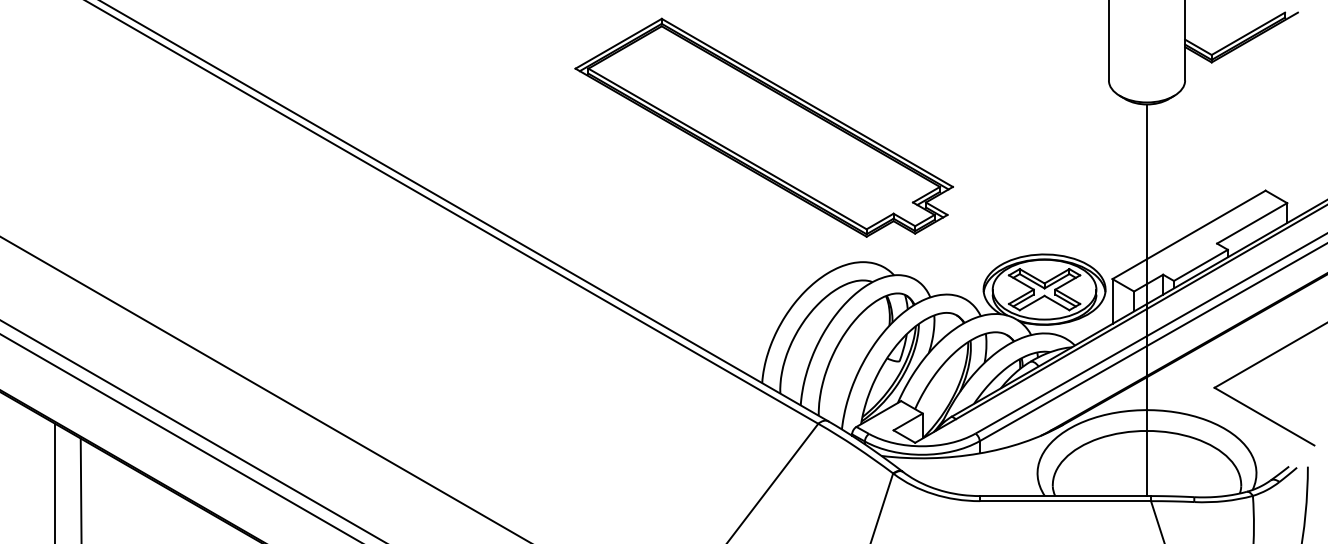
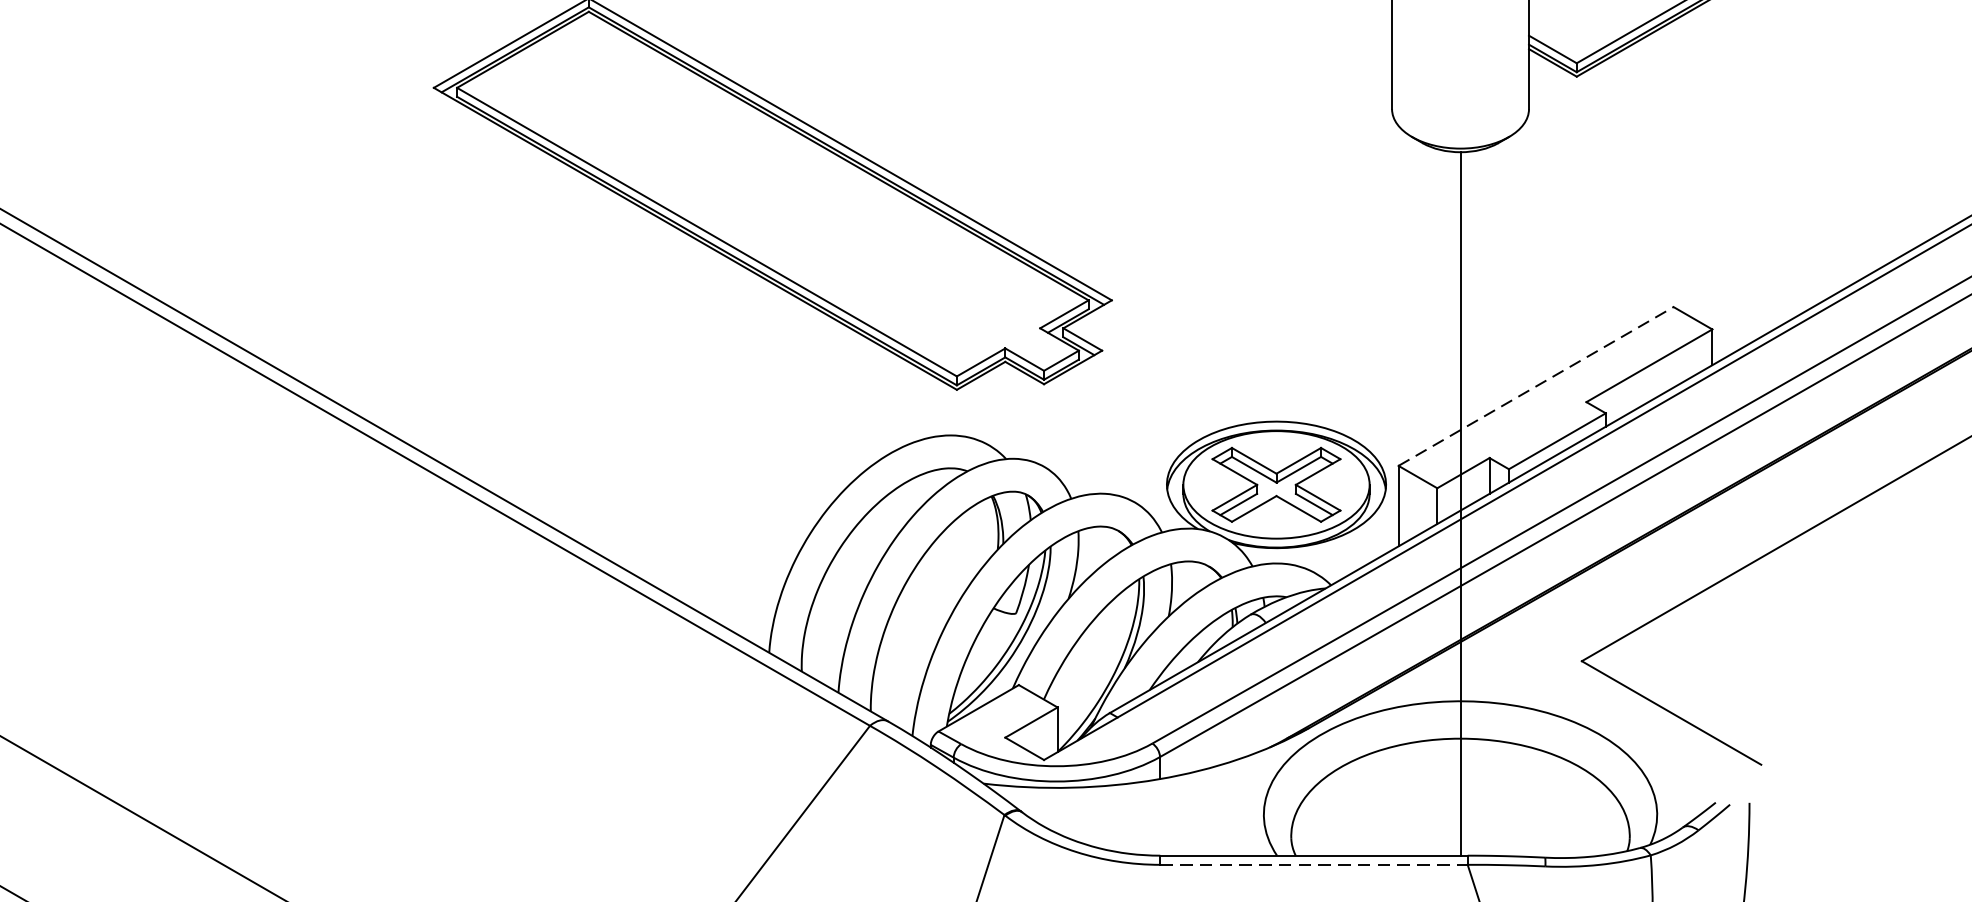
line: (1189, 234) -> (1536, 385), solid -> dashed
line: (1065, 501) -> (1314, 865), solid -> dashed

